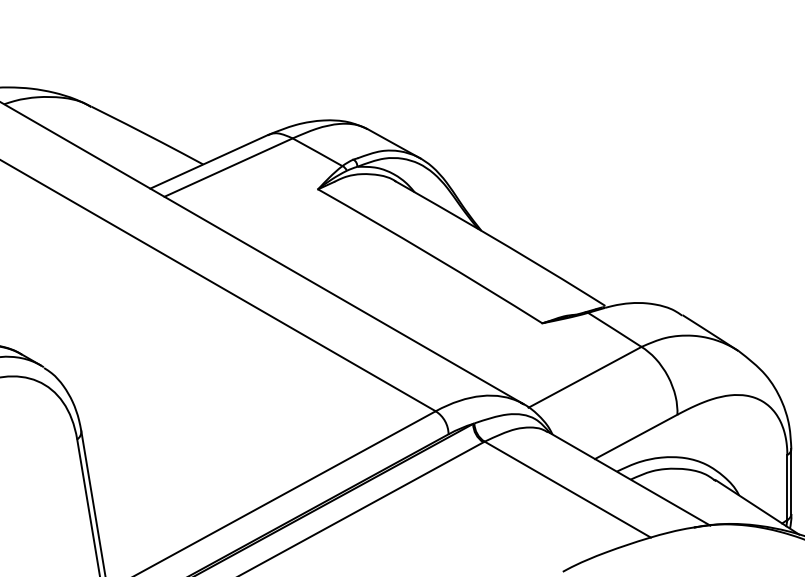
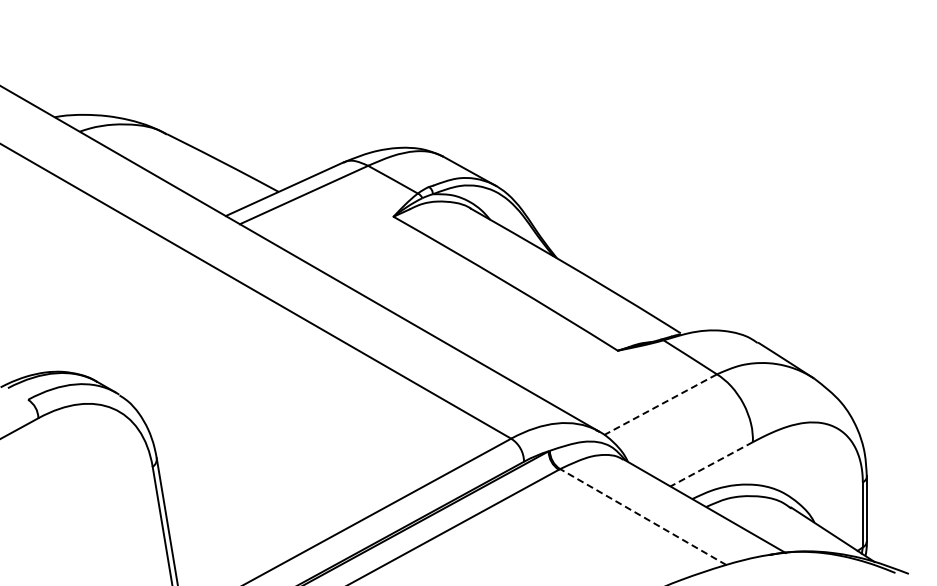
line: (585, 377) -> (660, 404), solid -> dashed
line: (636, 437) -> (711, 464), solid -> dashed
line: (568, 490) -> (643, 517), solid -> dashed

